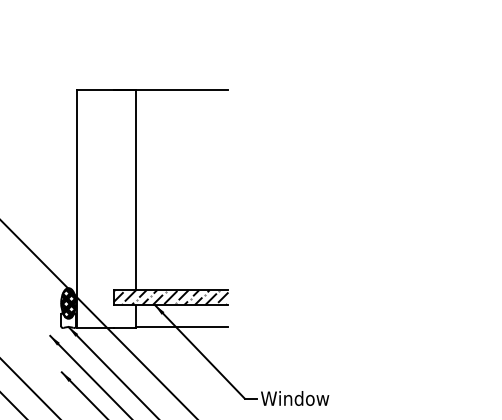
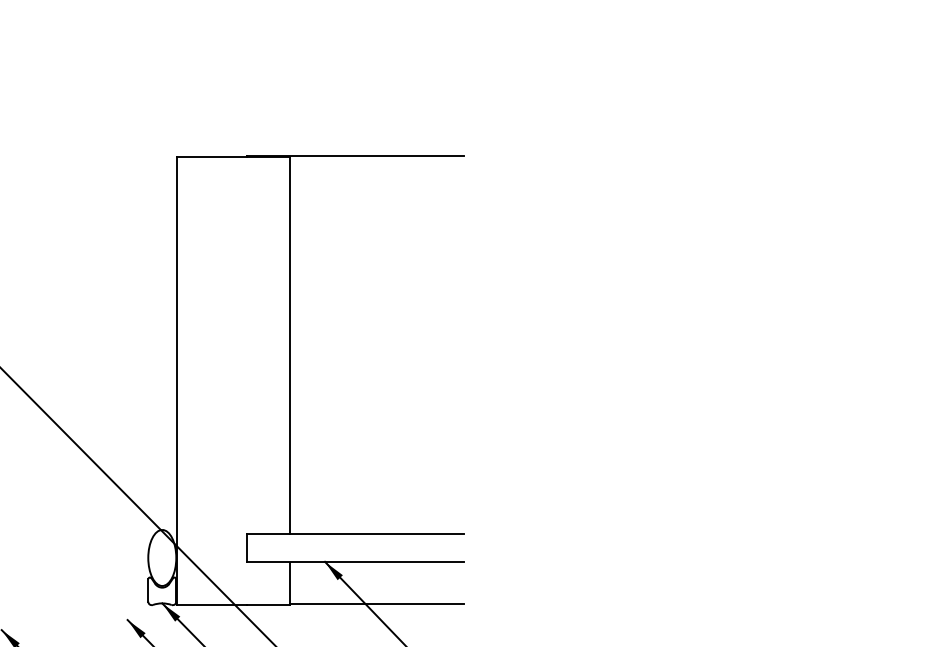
hatch: (170, 297) -> (354, 547), removed
hatch: (68, 302) -> (162, 557), removed

